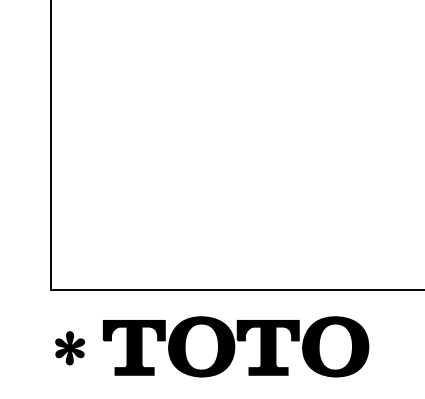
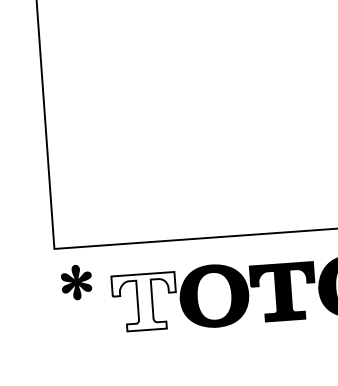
fill: (133, 347) -> (143, 301), removed
part: (69, 348) -> (76, 282), moved

